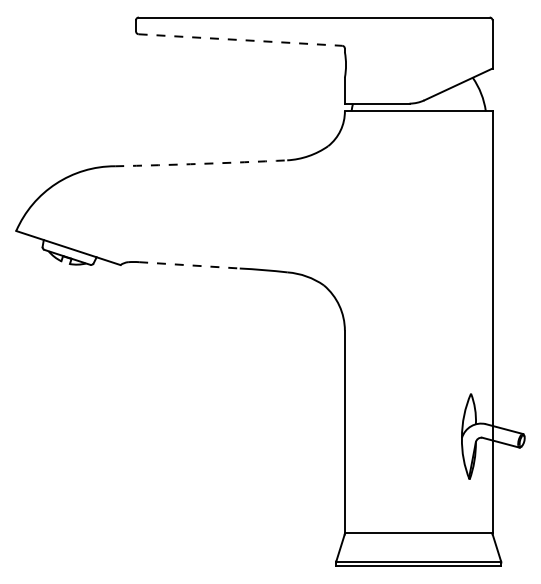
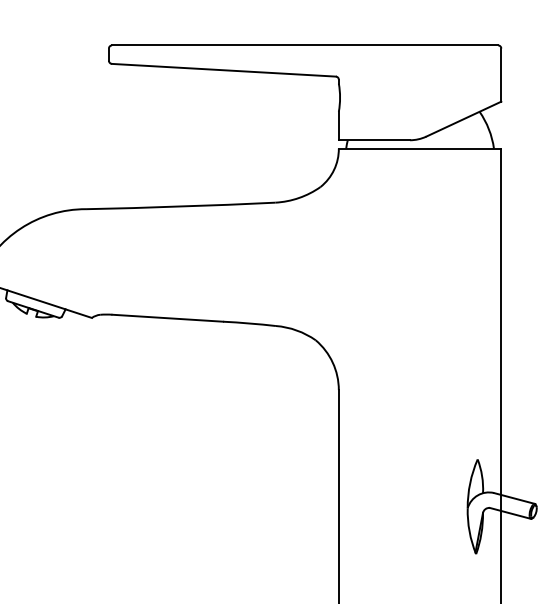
line: (240, 40) -> (223, 70), dashed -> solid
arc: (201, 163) -> (181, 206), dashed -> solid
line: (189, 265) -> (167, 318), dashed -> solid

